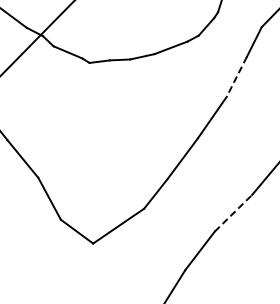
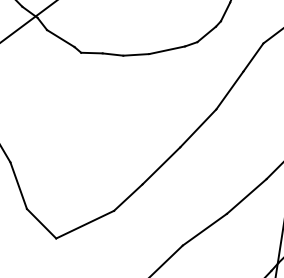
line: (236, 77) -> (229, 91), dashed -> solid
line: (233, 212) -> (205, 228), dashed -> solid

